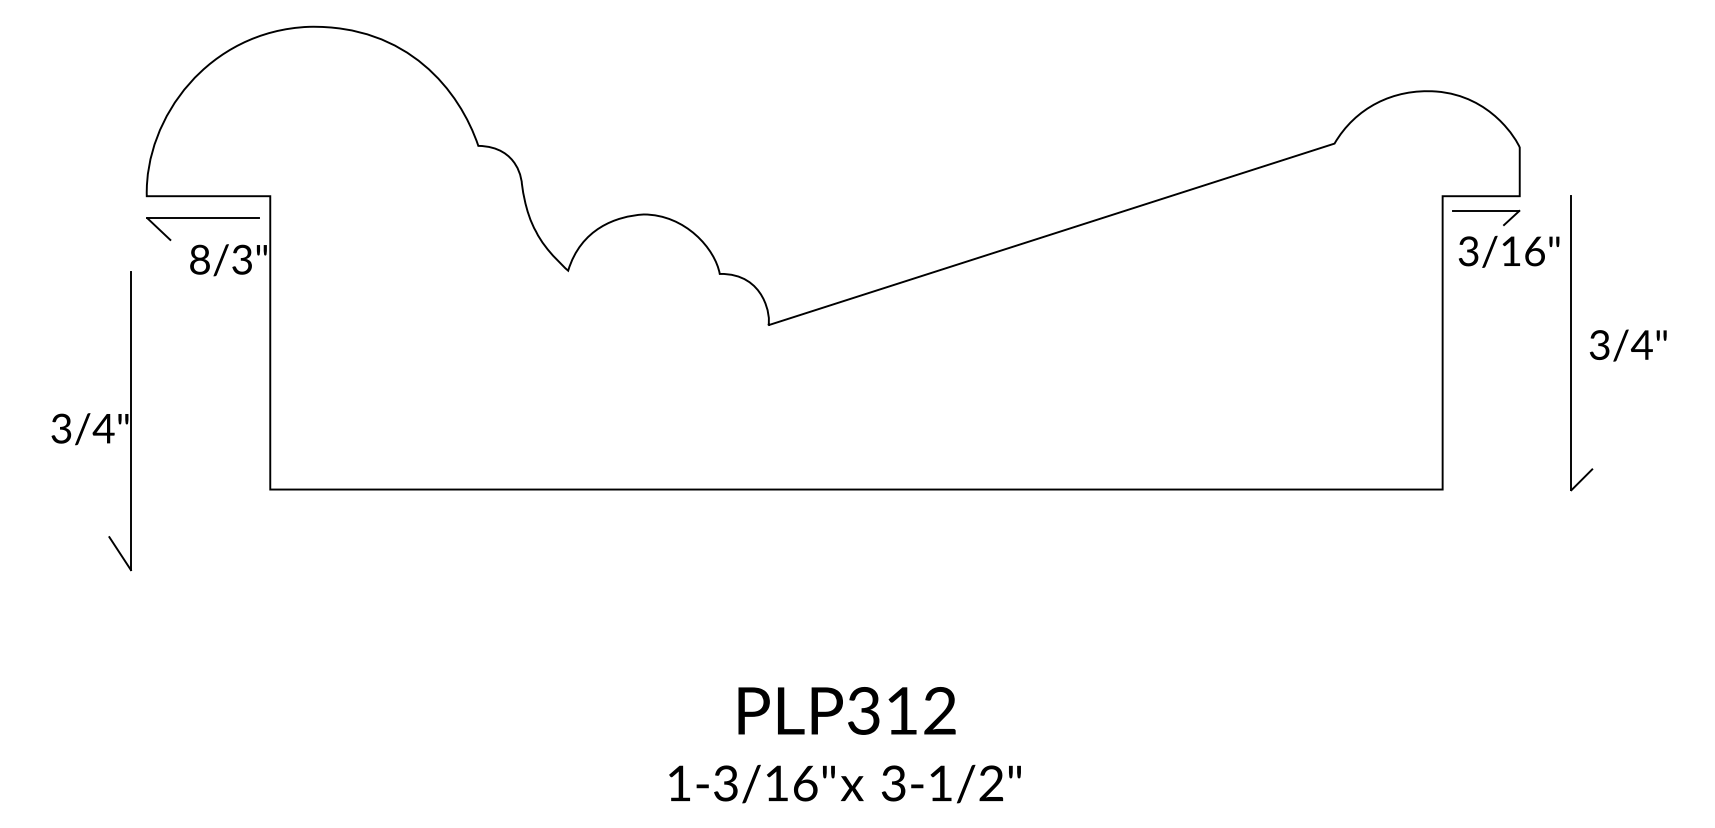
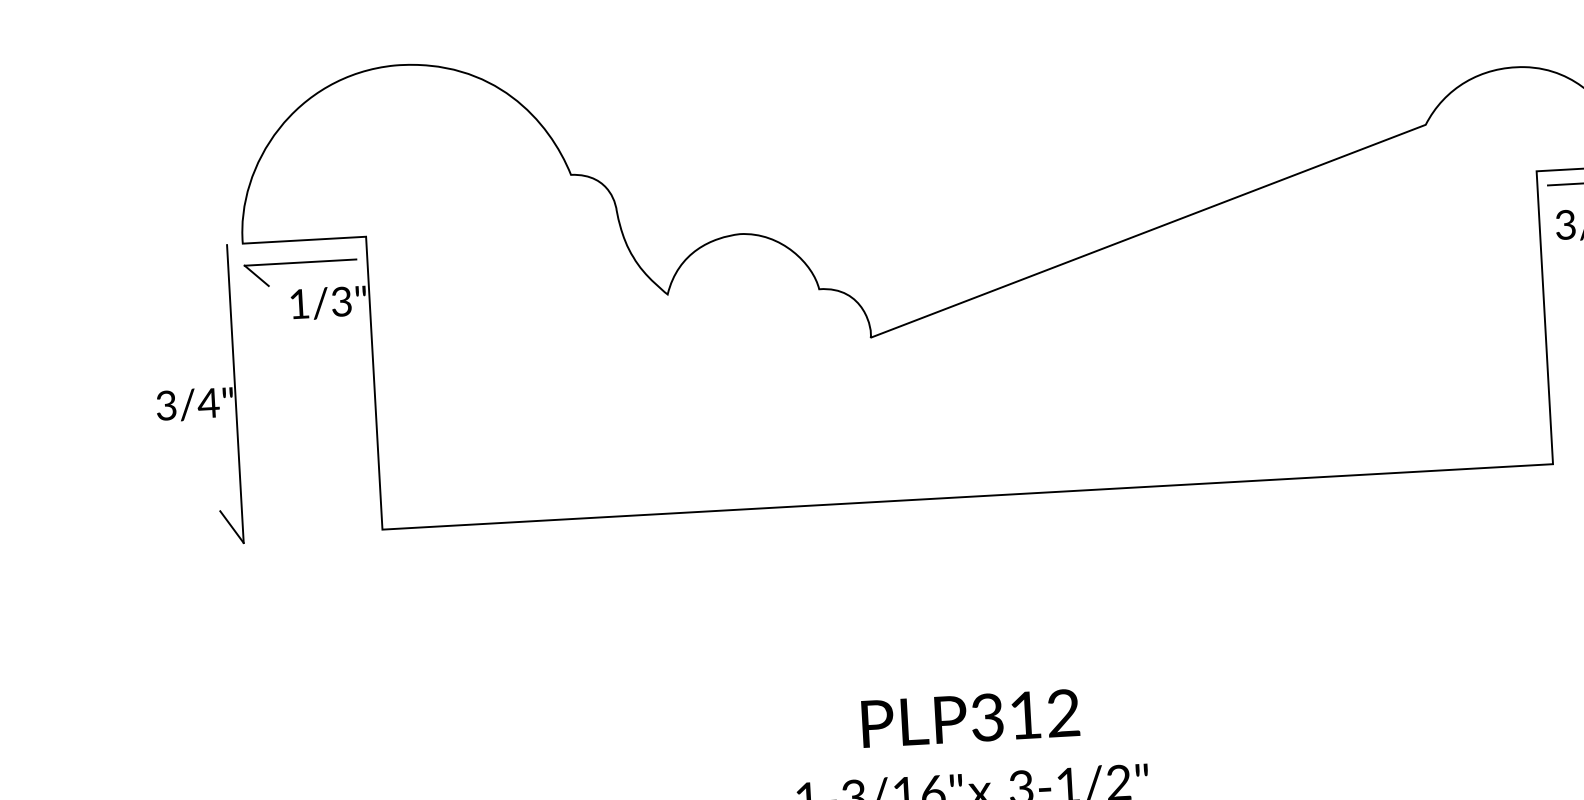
text: (199, 259) -> (298, 303), 8/3" -> 1/3"
part: (91, 421) -> (196, 396), moved

